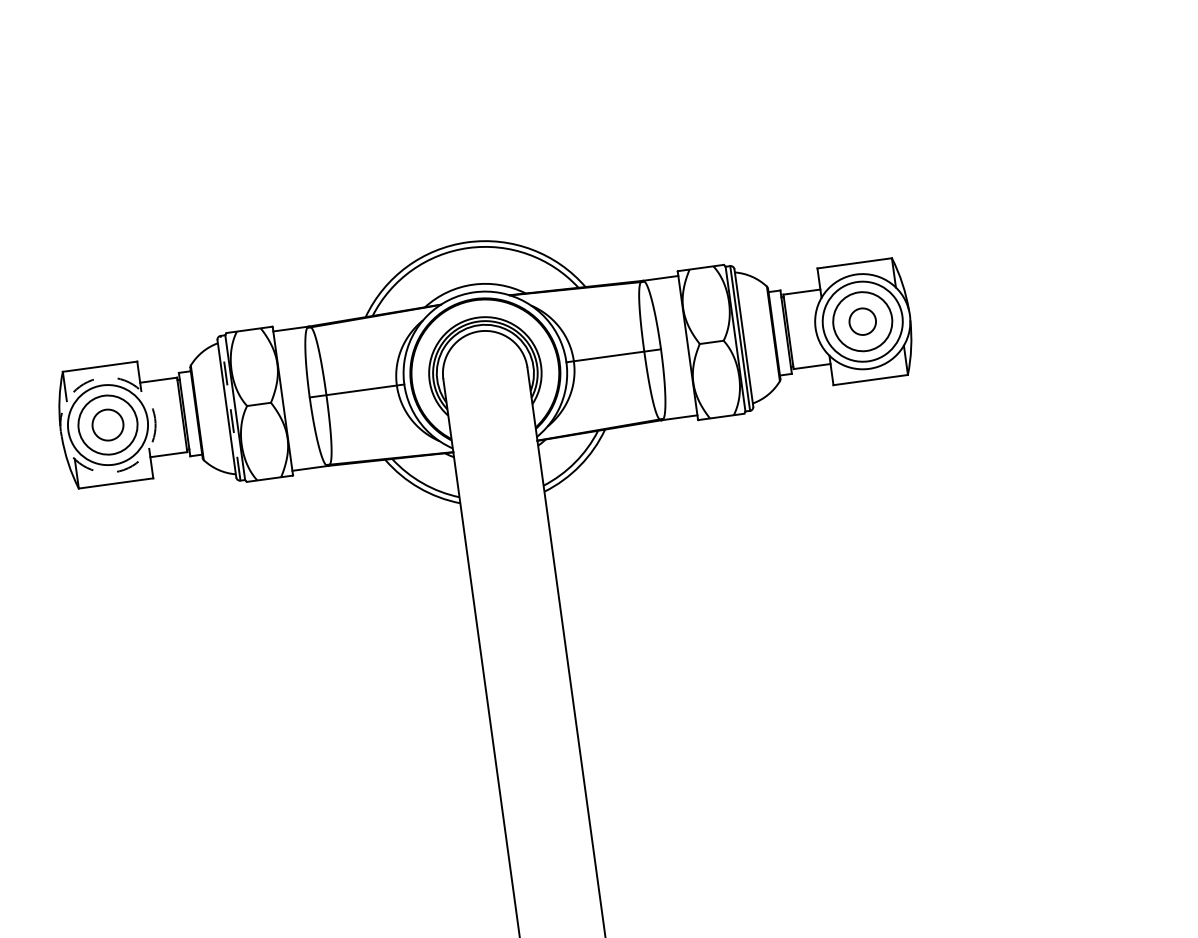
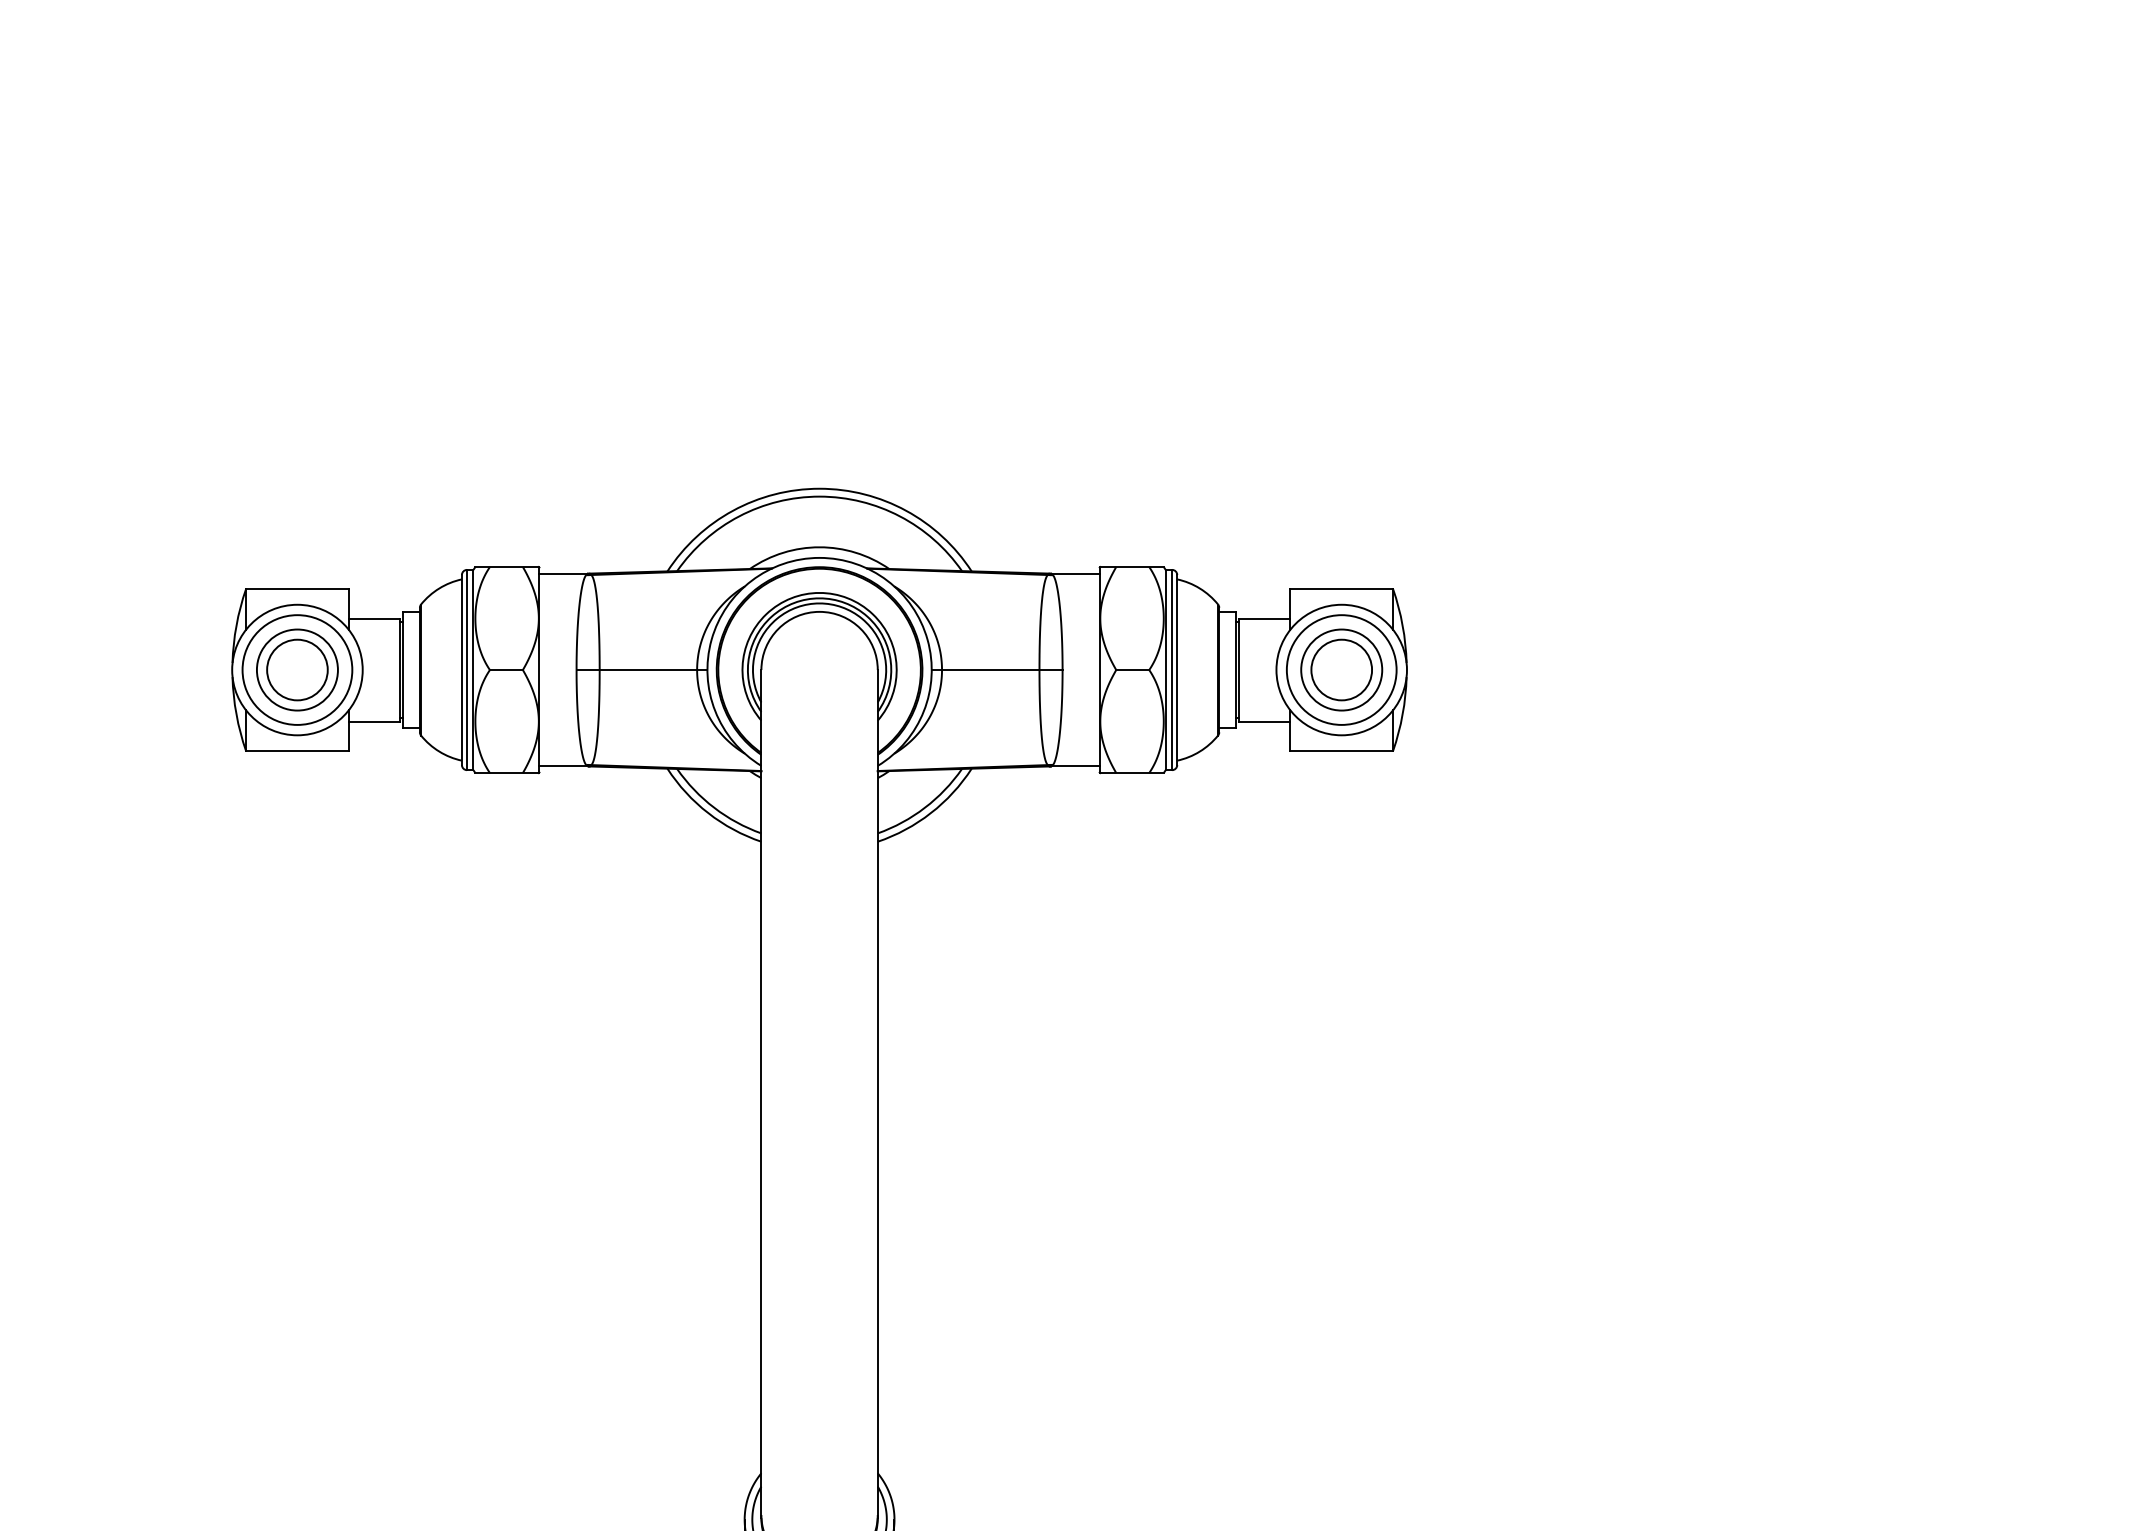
circle: (862, 321) -> (1341, 669), size x1.67
line: (230, 407) -> (467, 669), dashed -> solid
circle: (107, 424) -> (297, 669), dashed -> solid
circle: (107, 424) -> (297, 669), size x1.43

